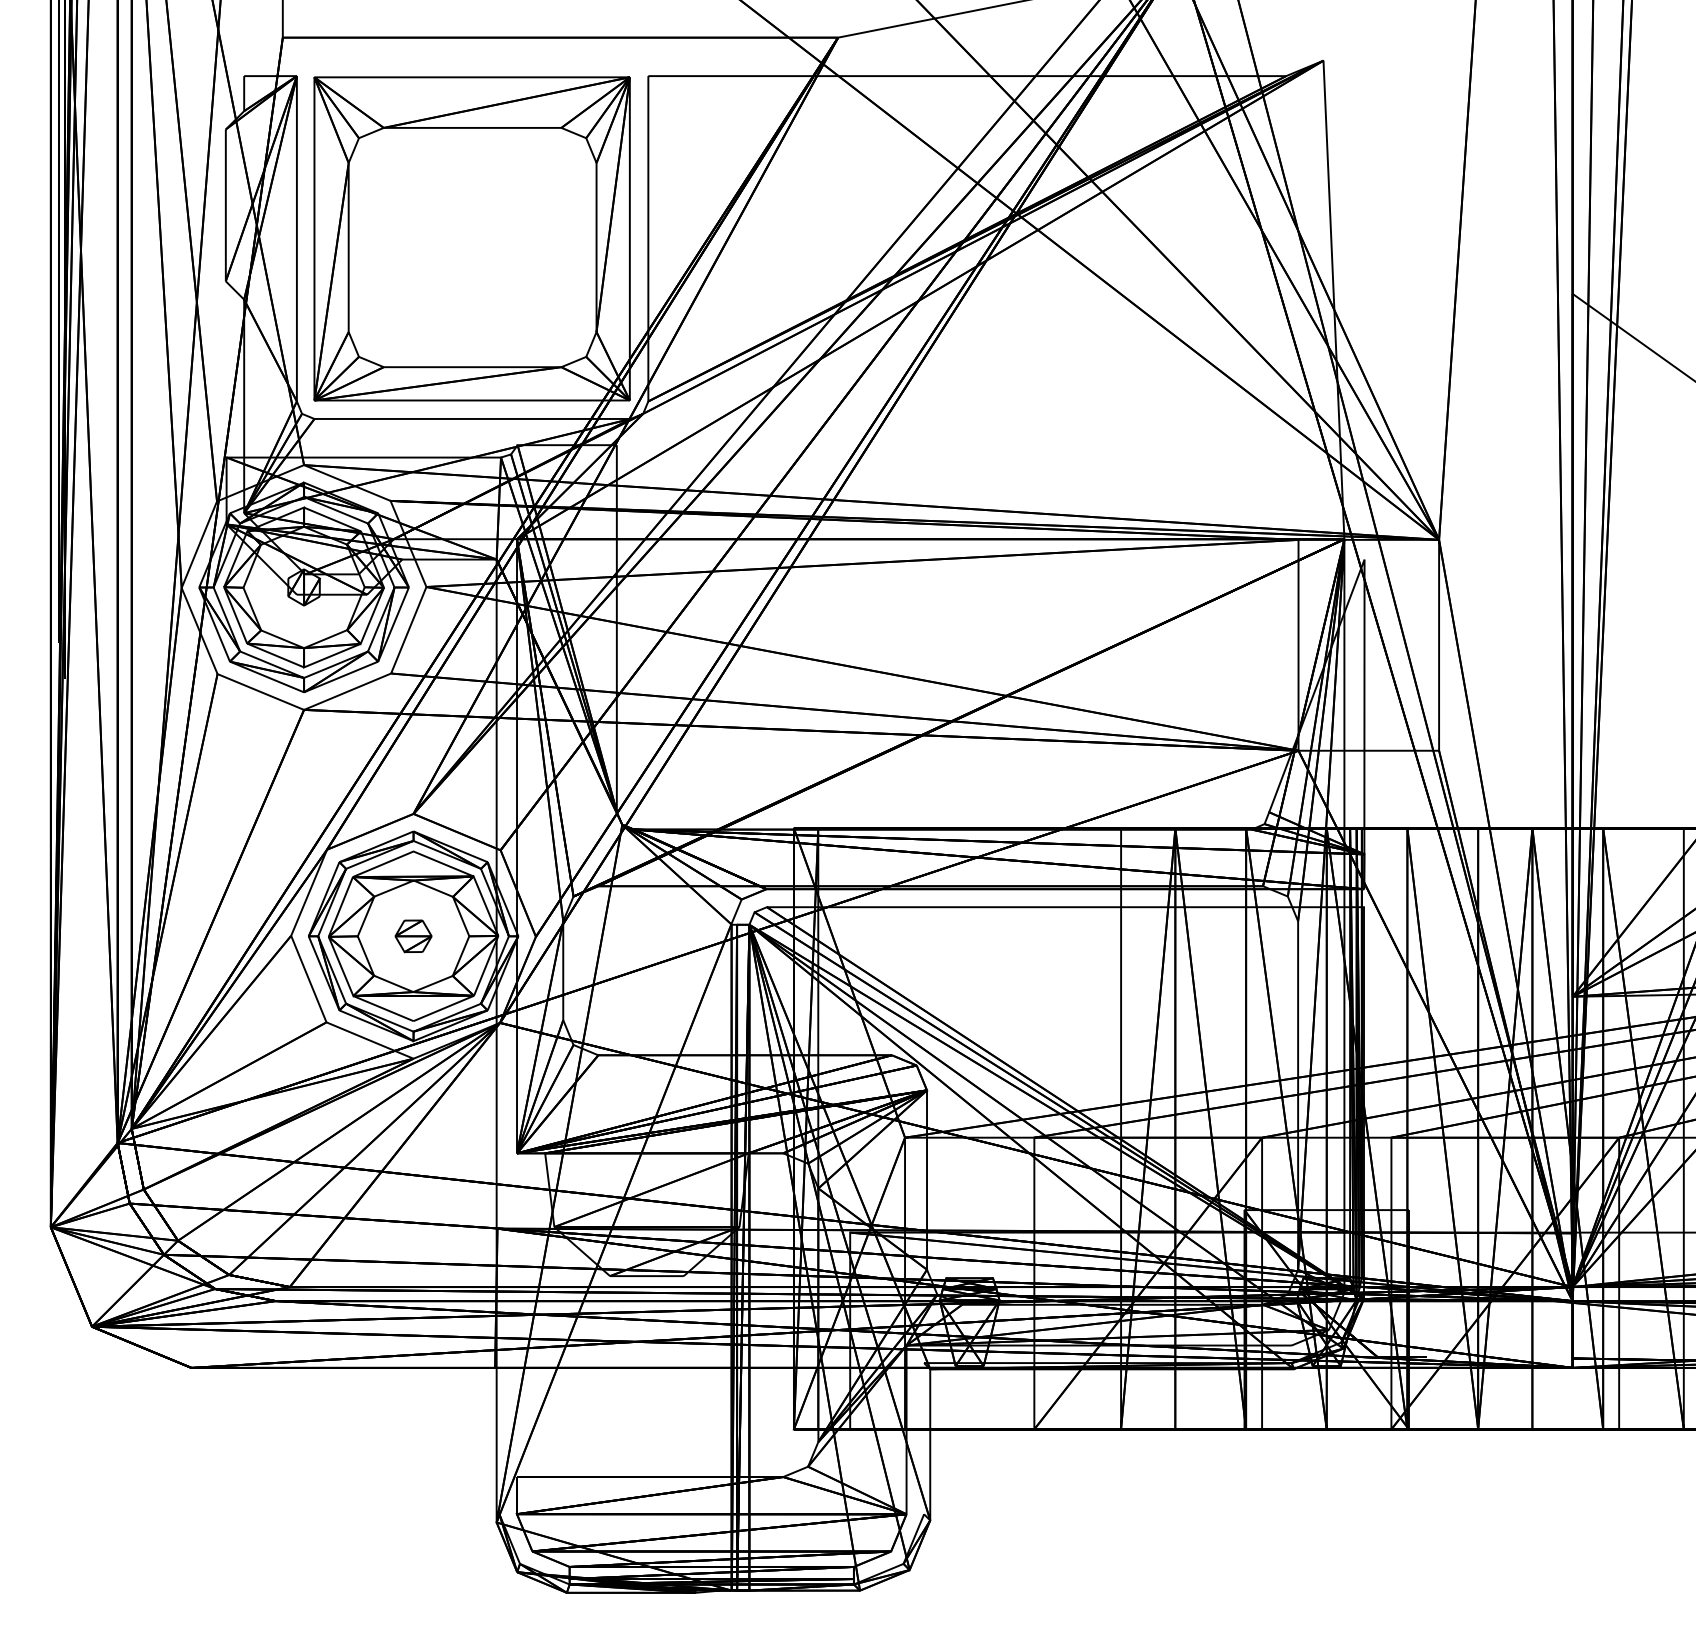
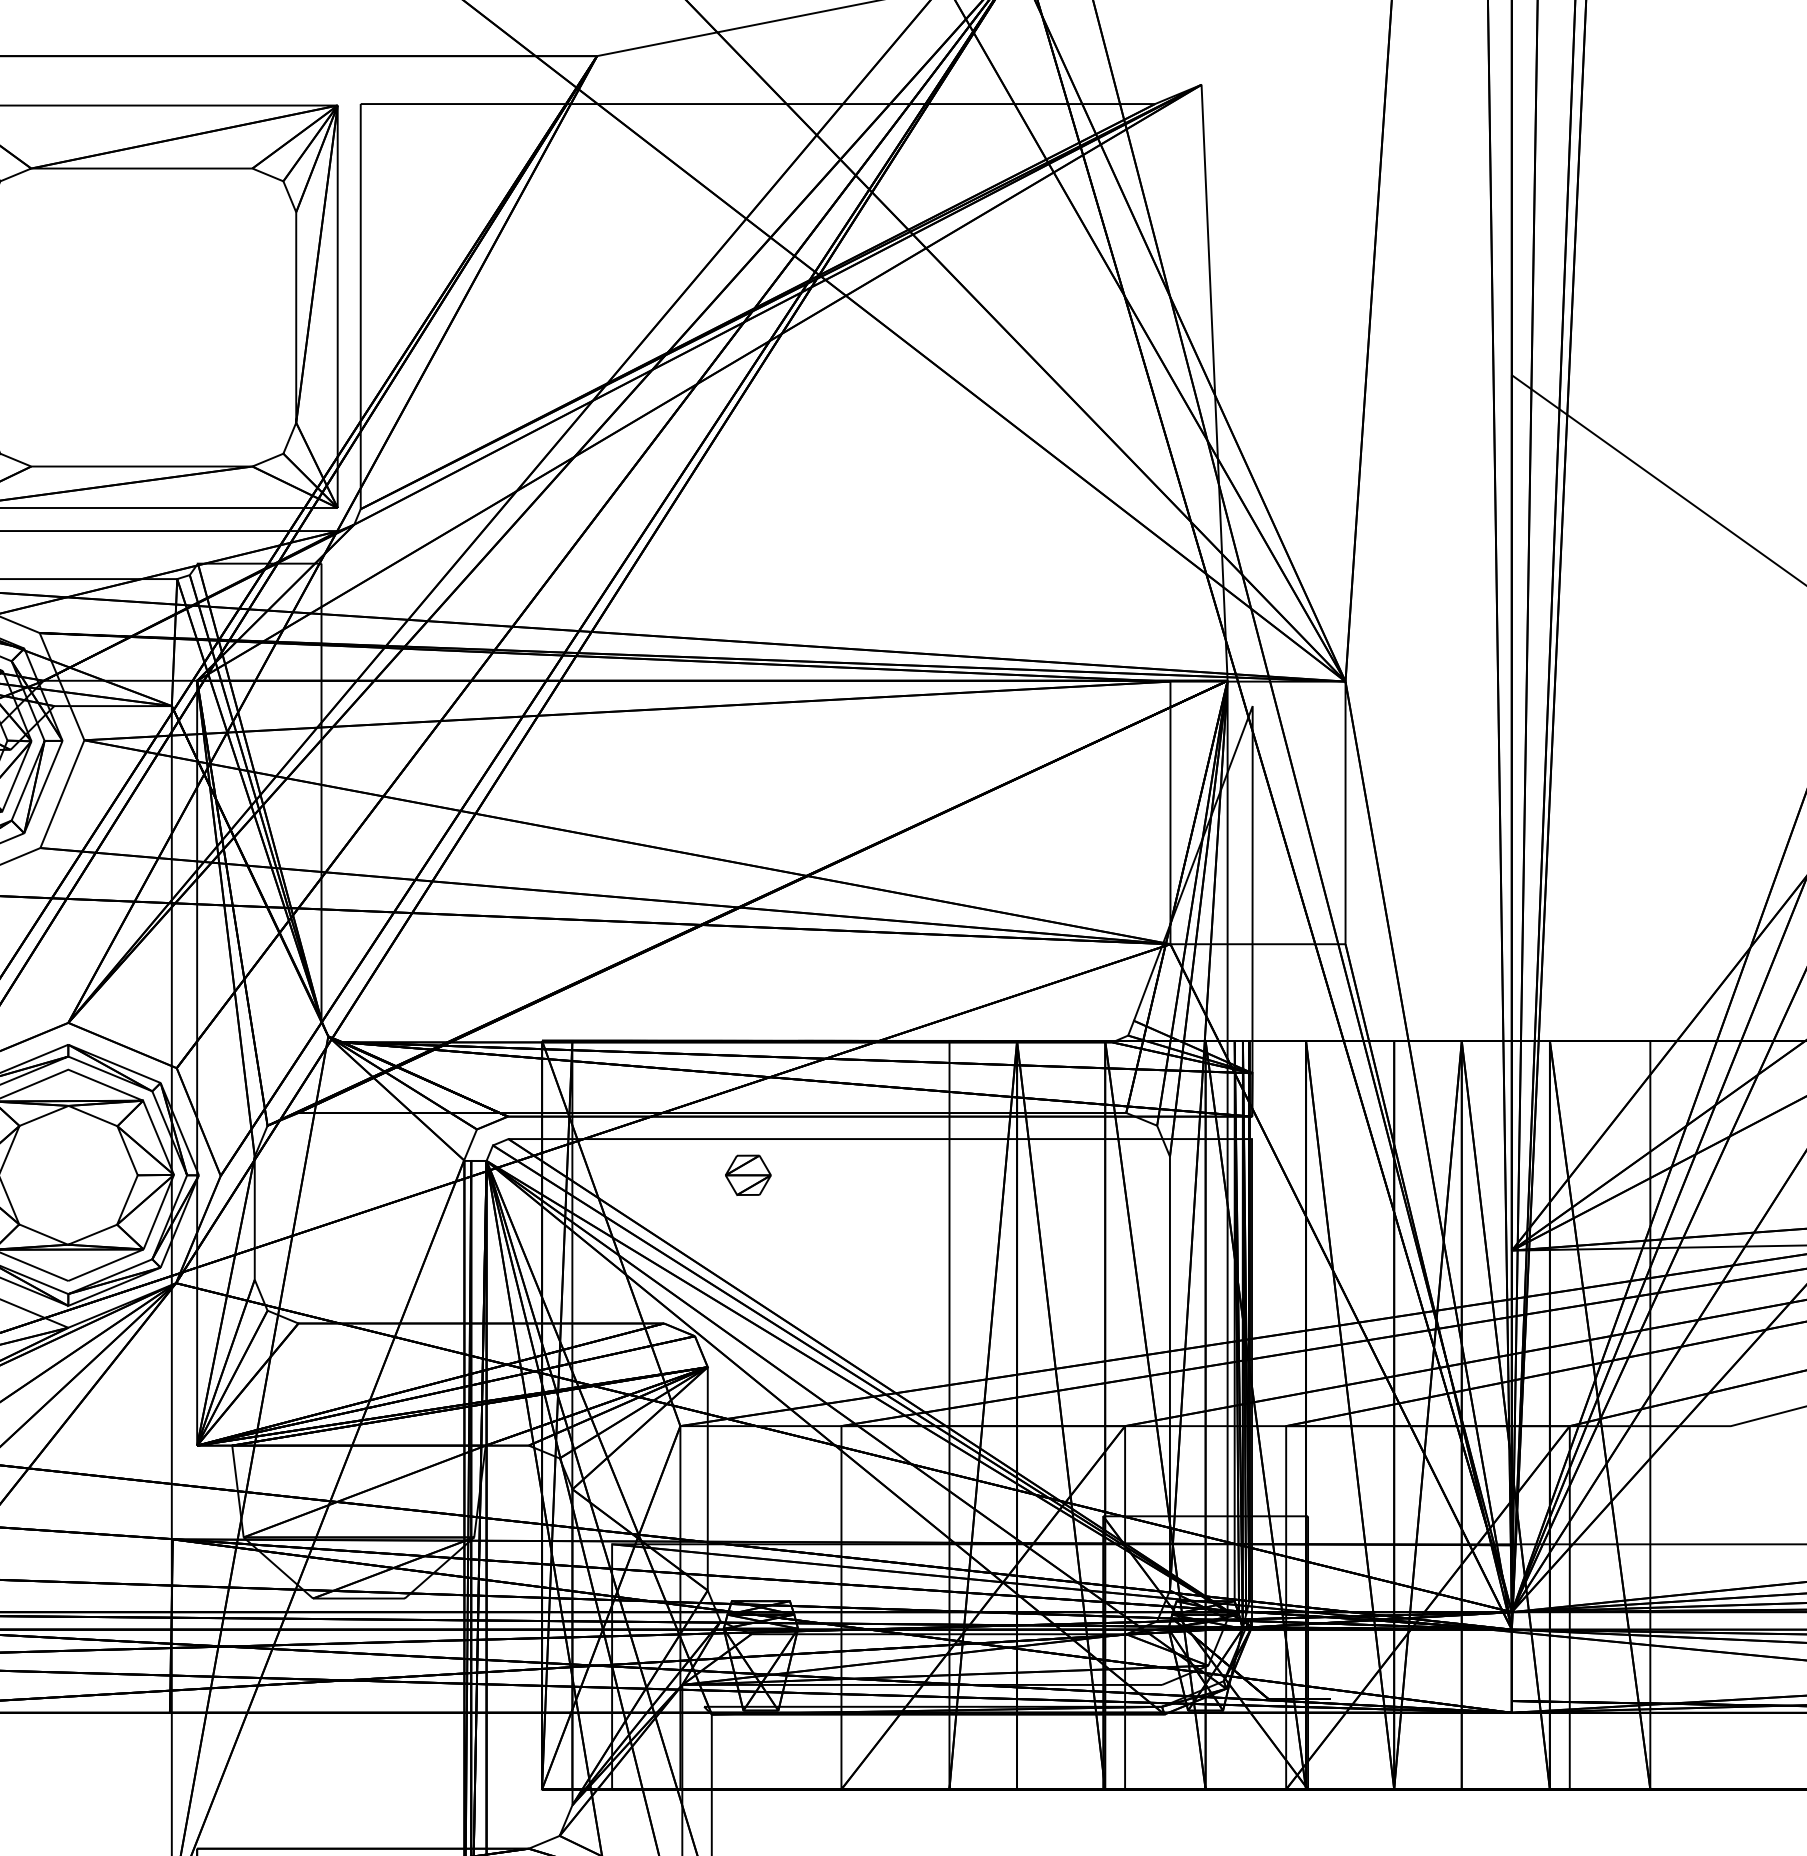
part: (413, 936) -> (748, 1175), moved

